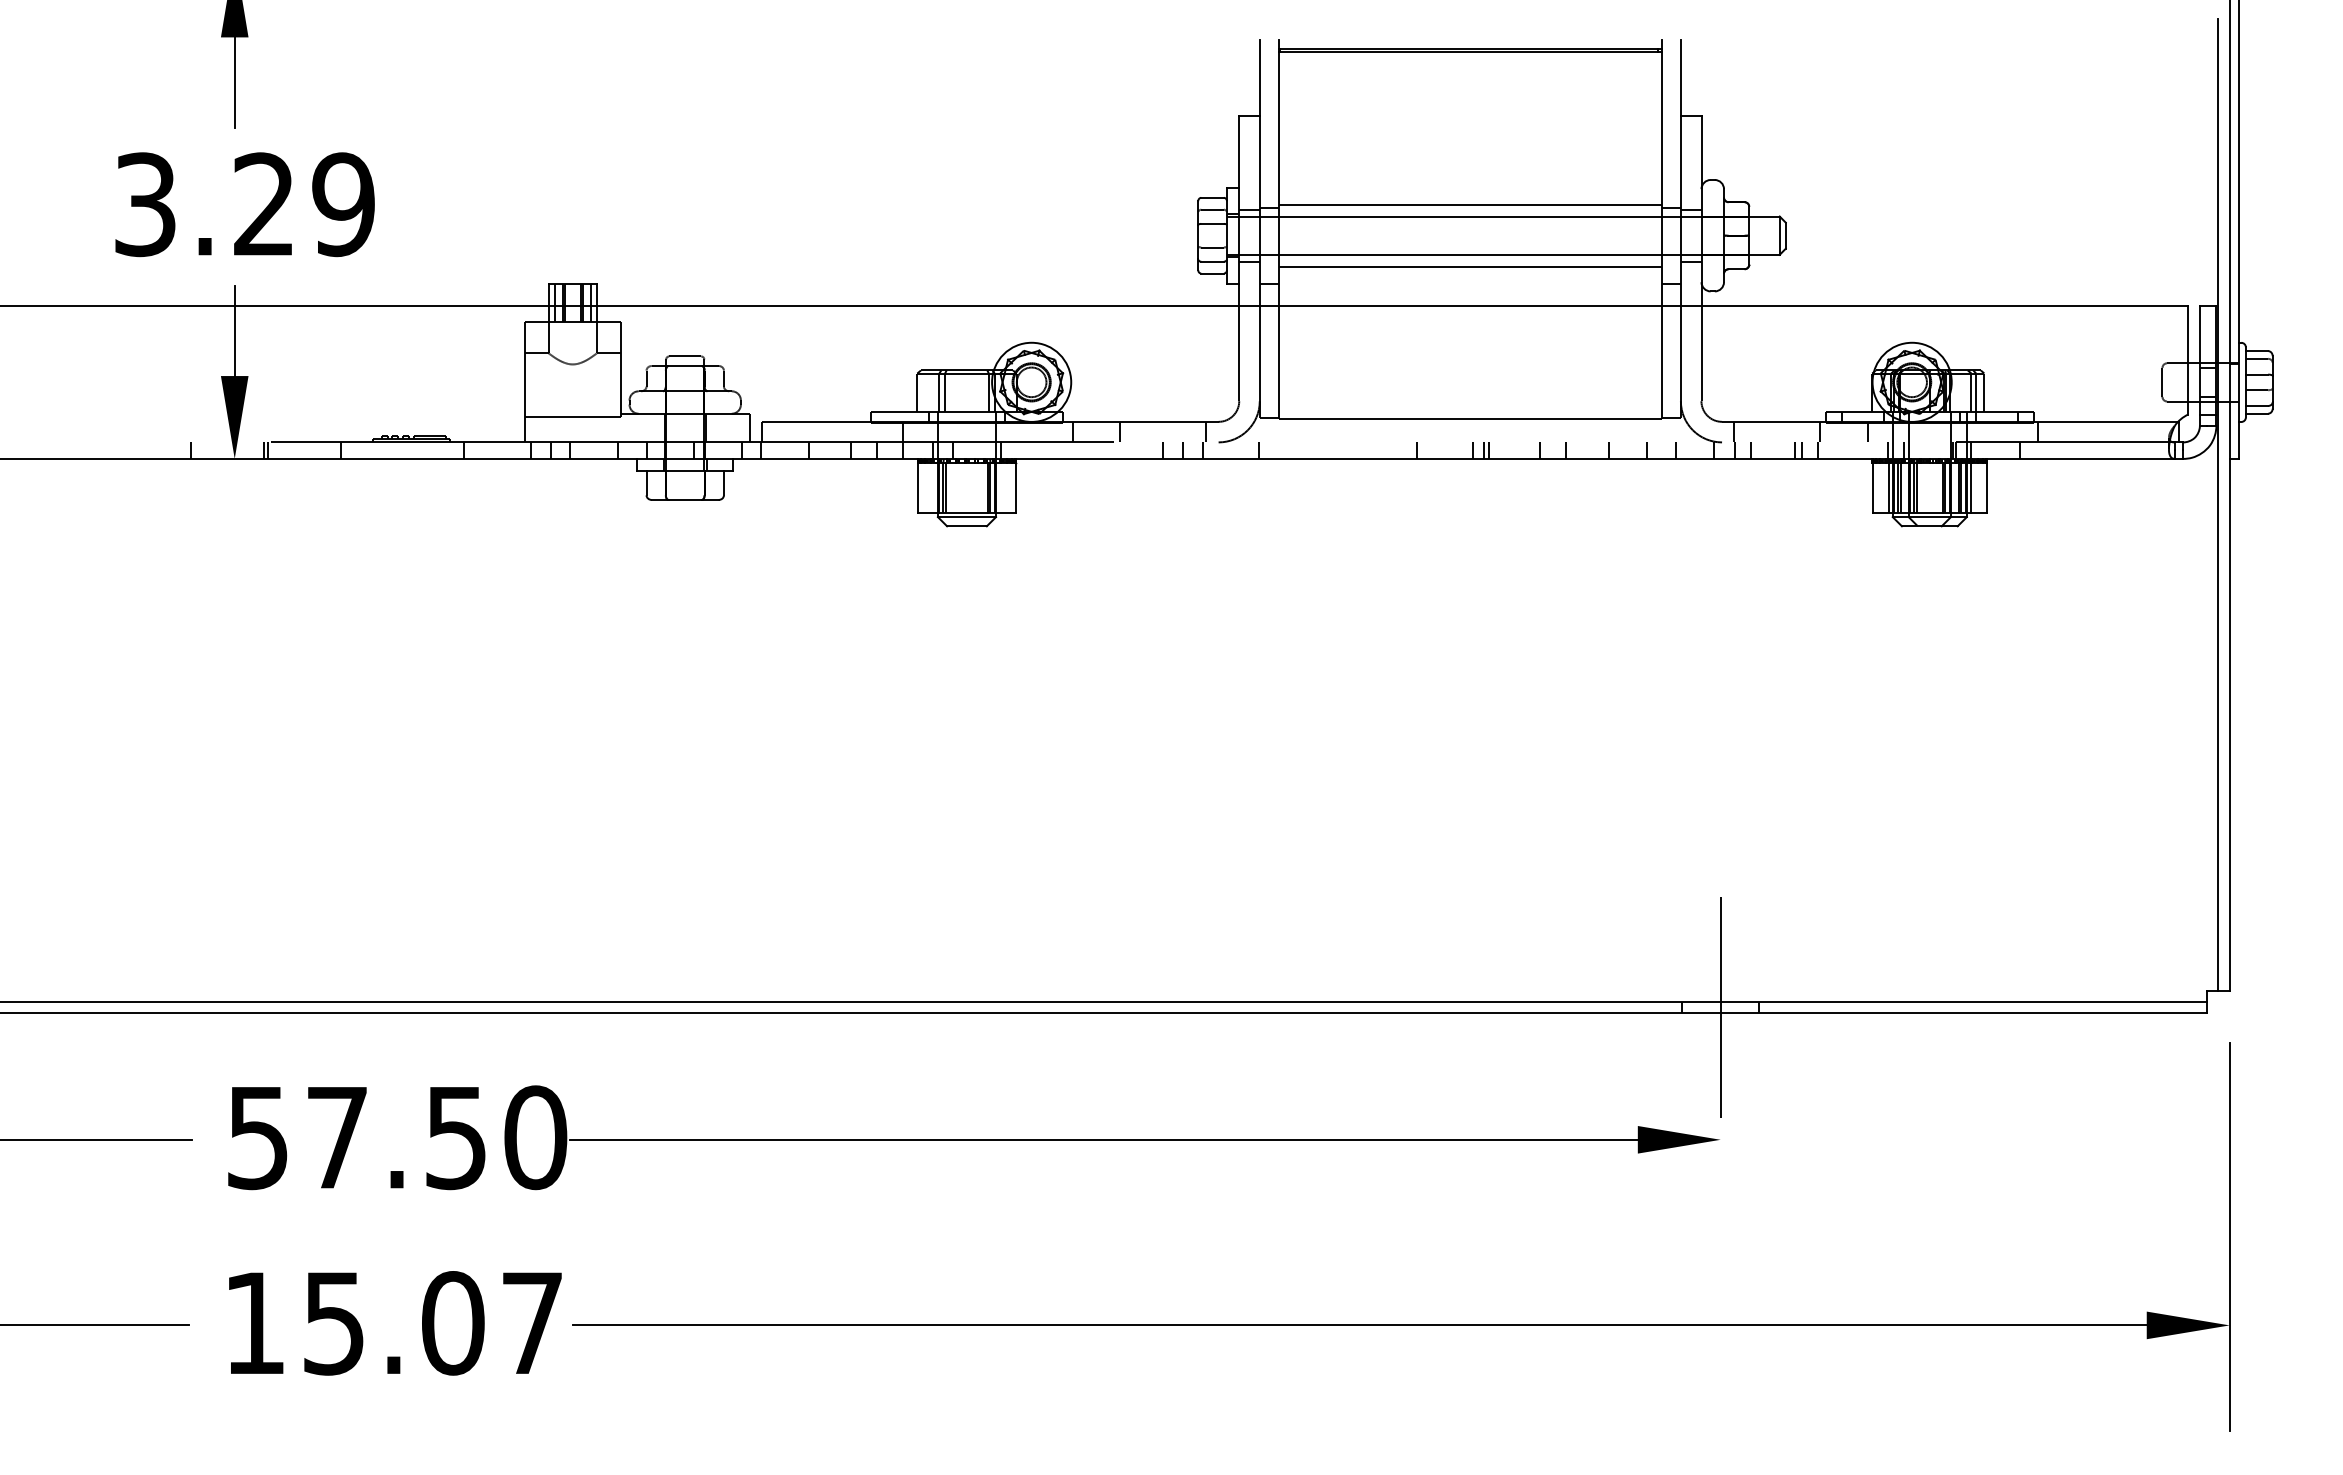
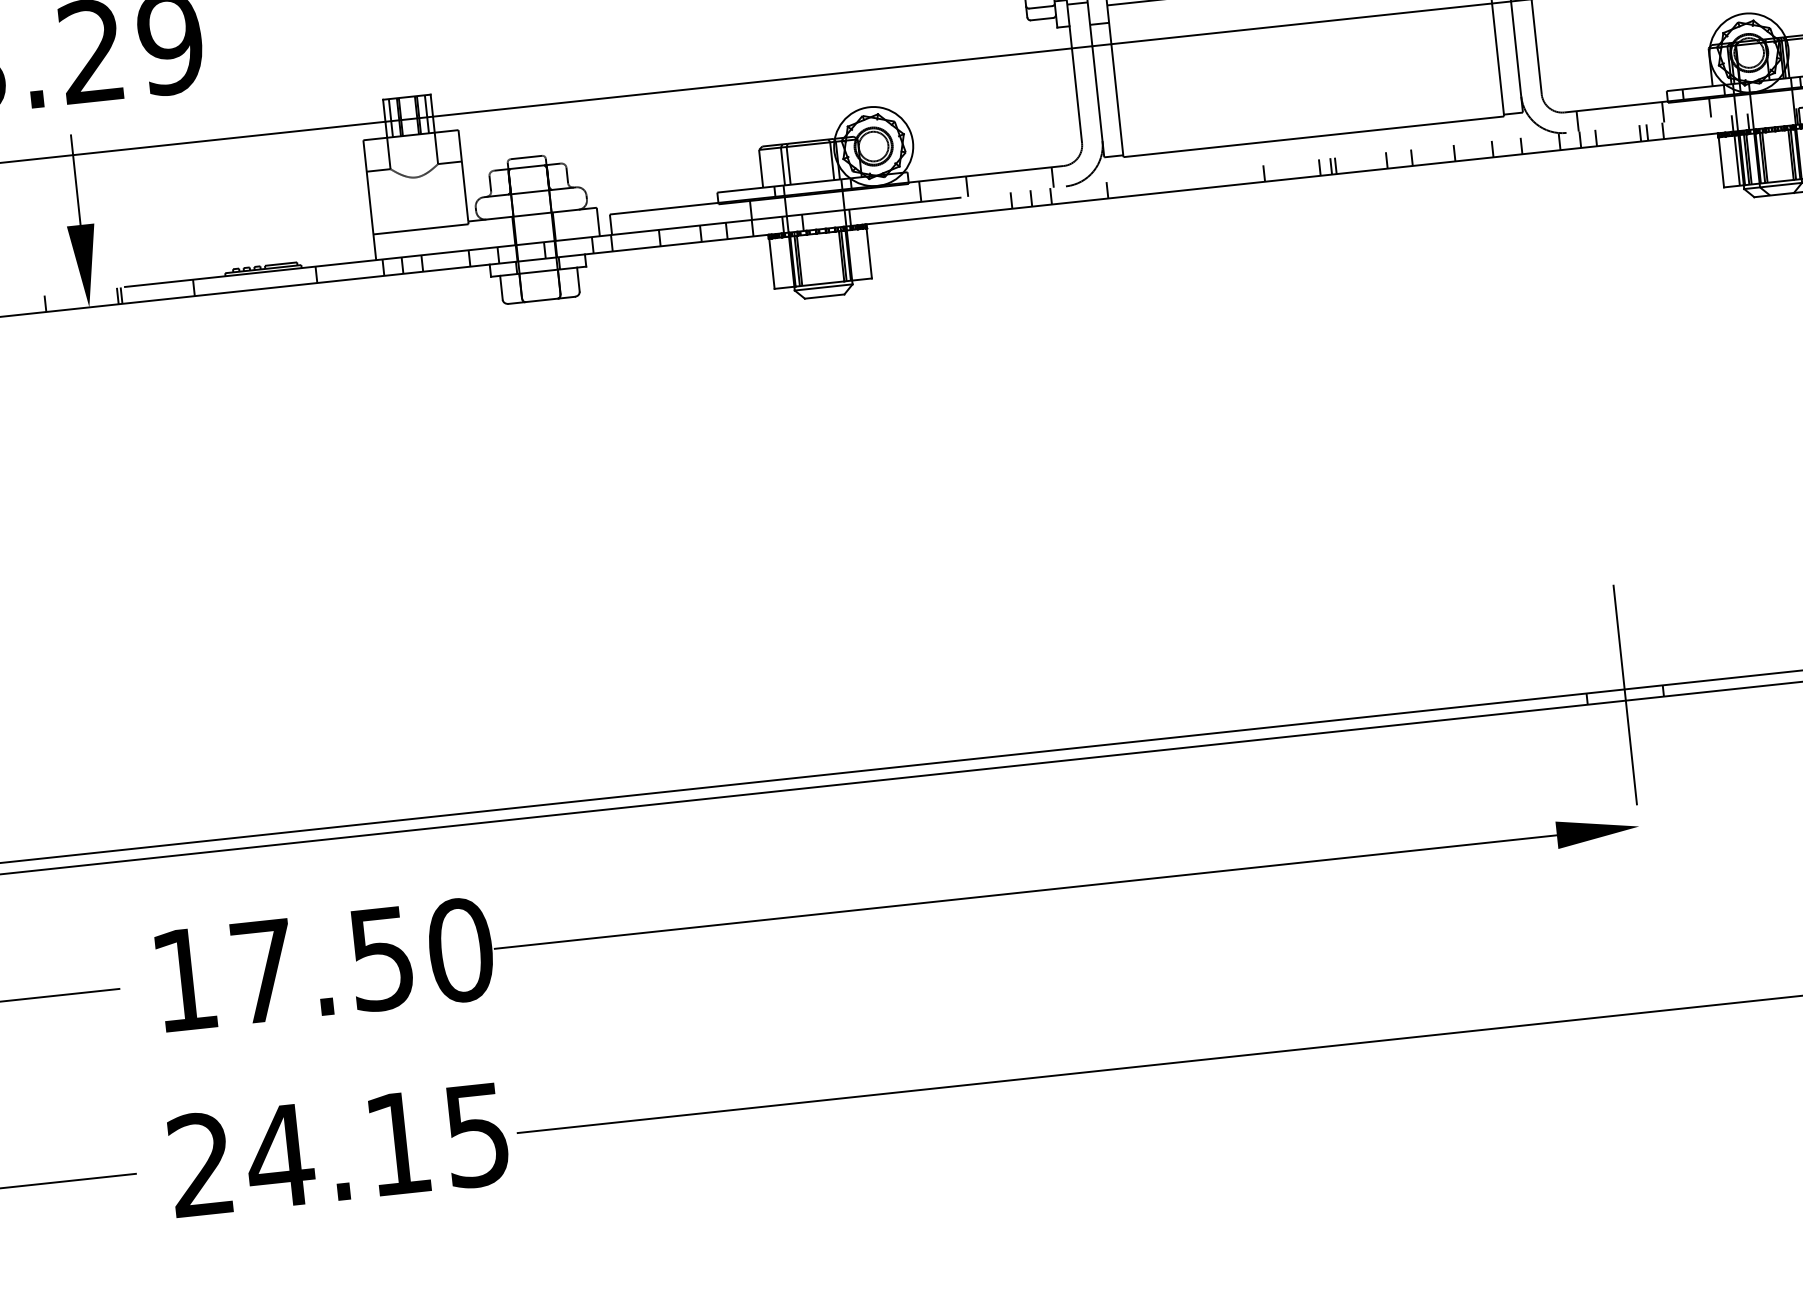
text: (257, 1138) -> (184, 980), 57.50 -> 17.50
text: (392, 1323) -> (338, 1150), 15.07 -> 24.15

